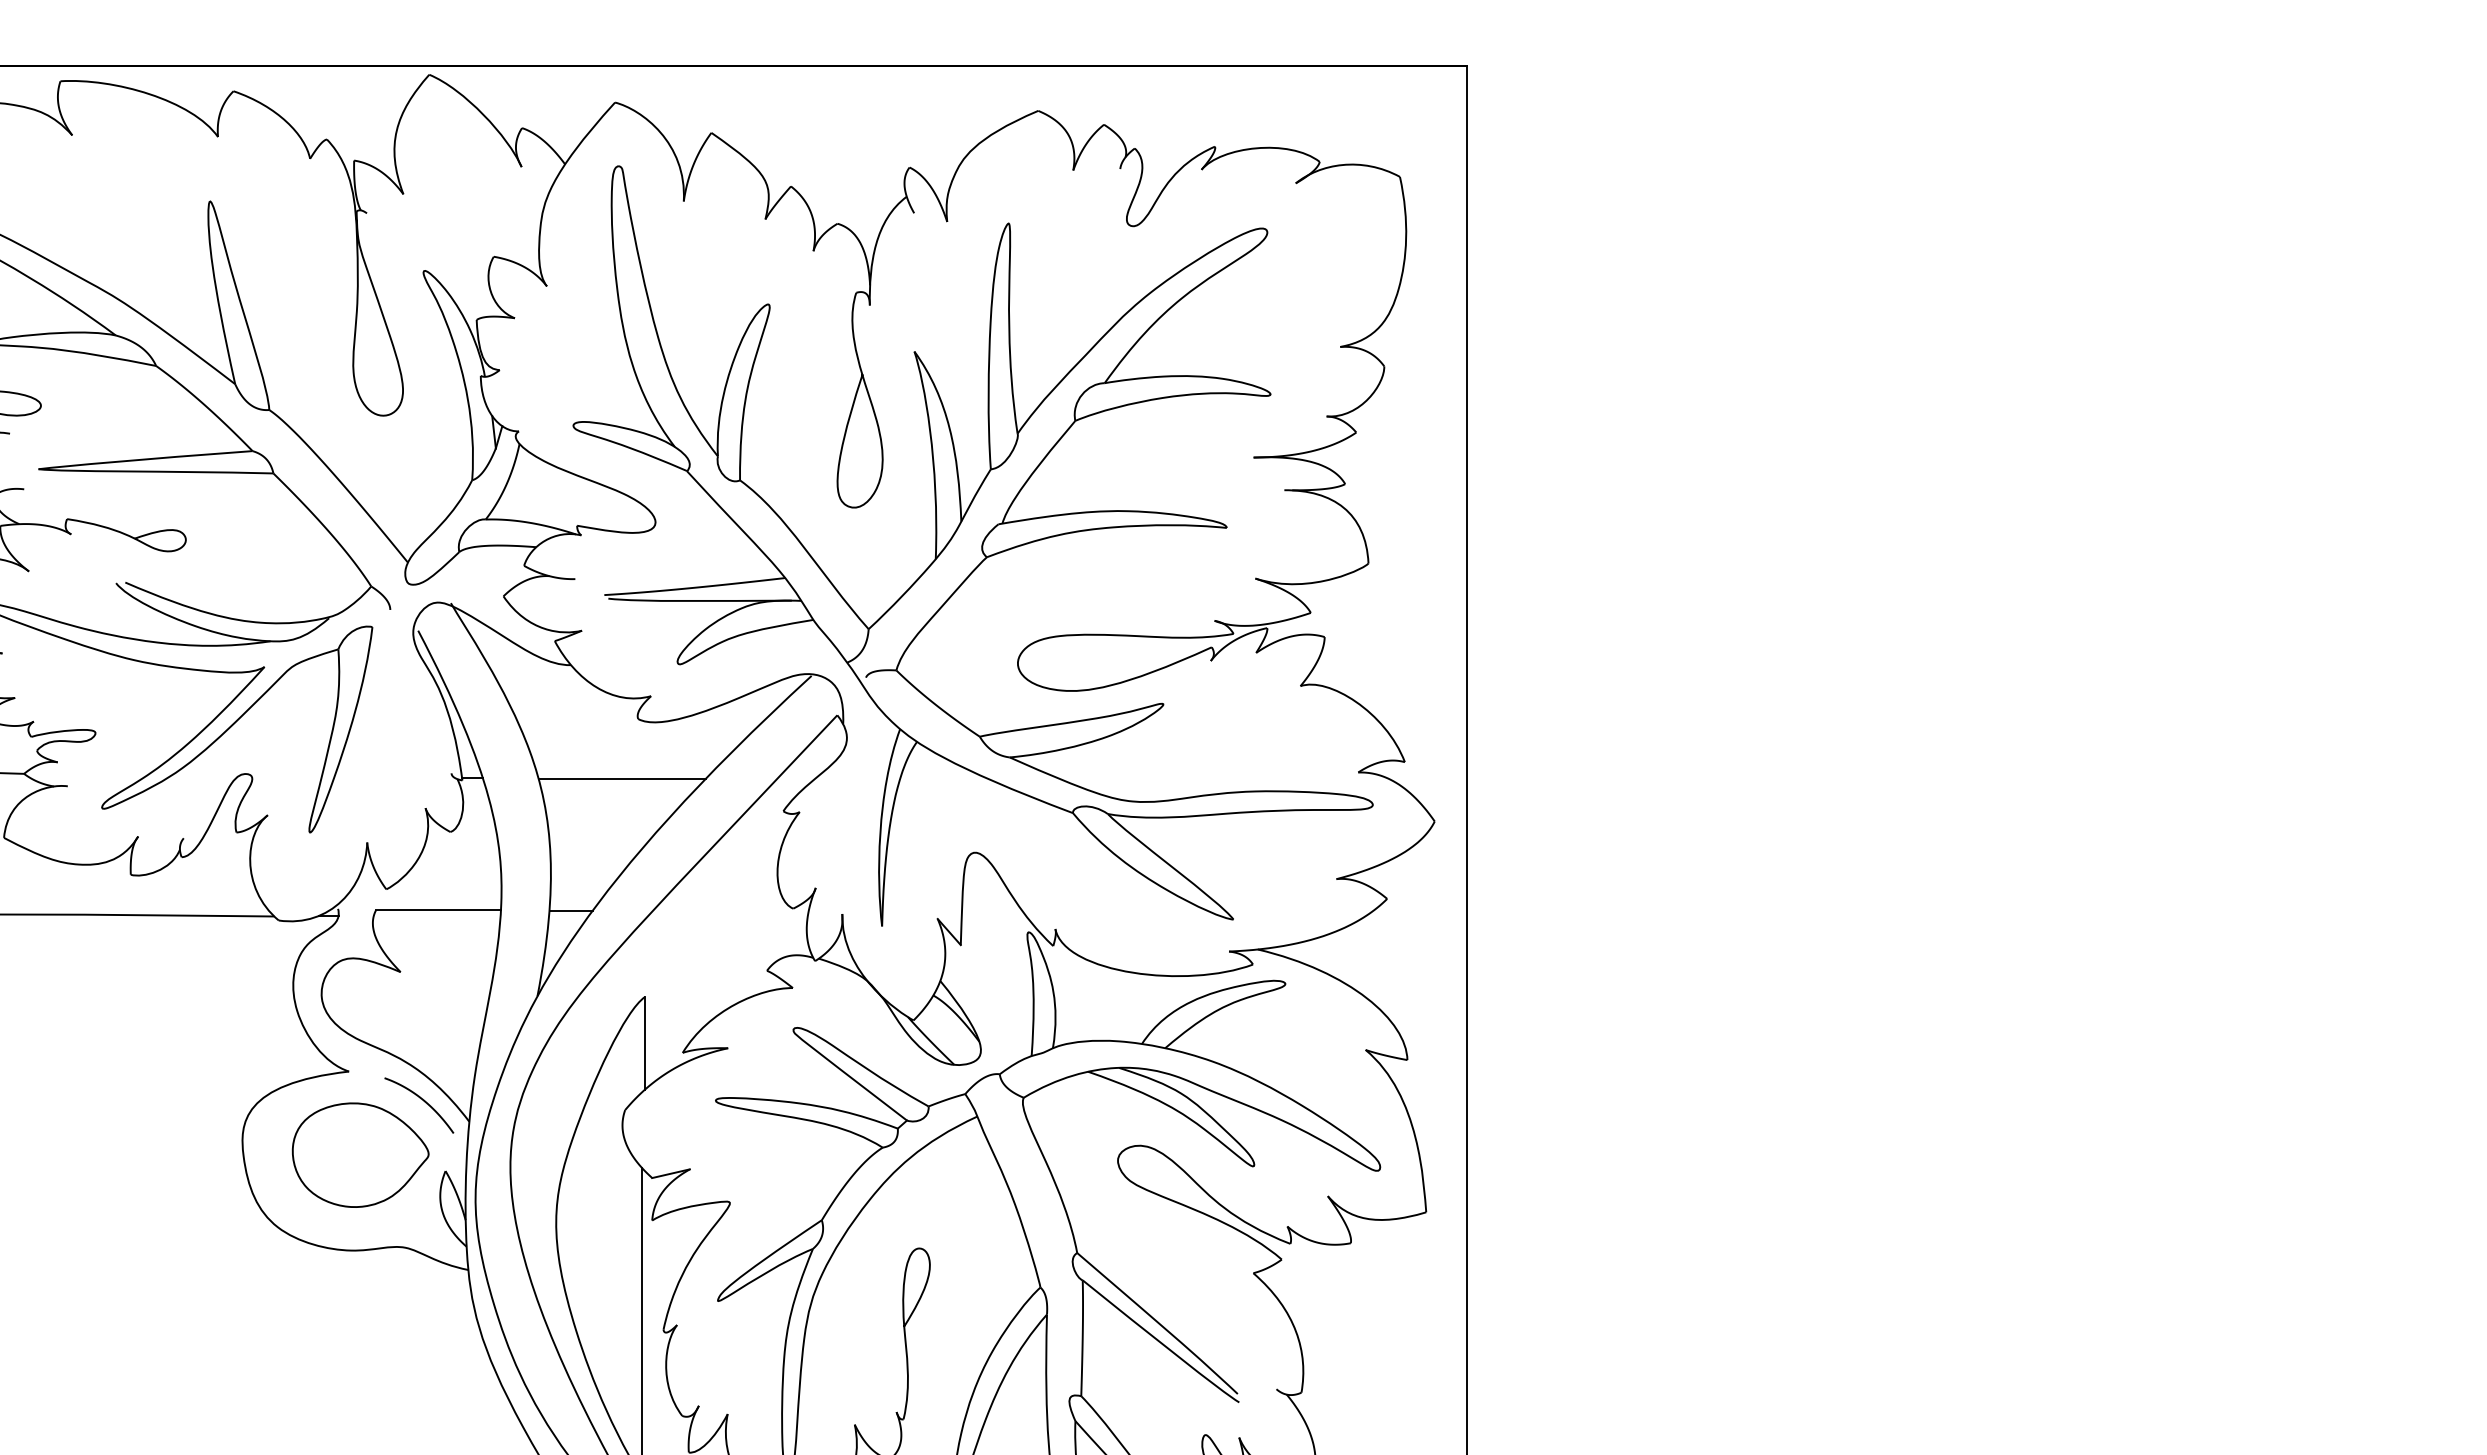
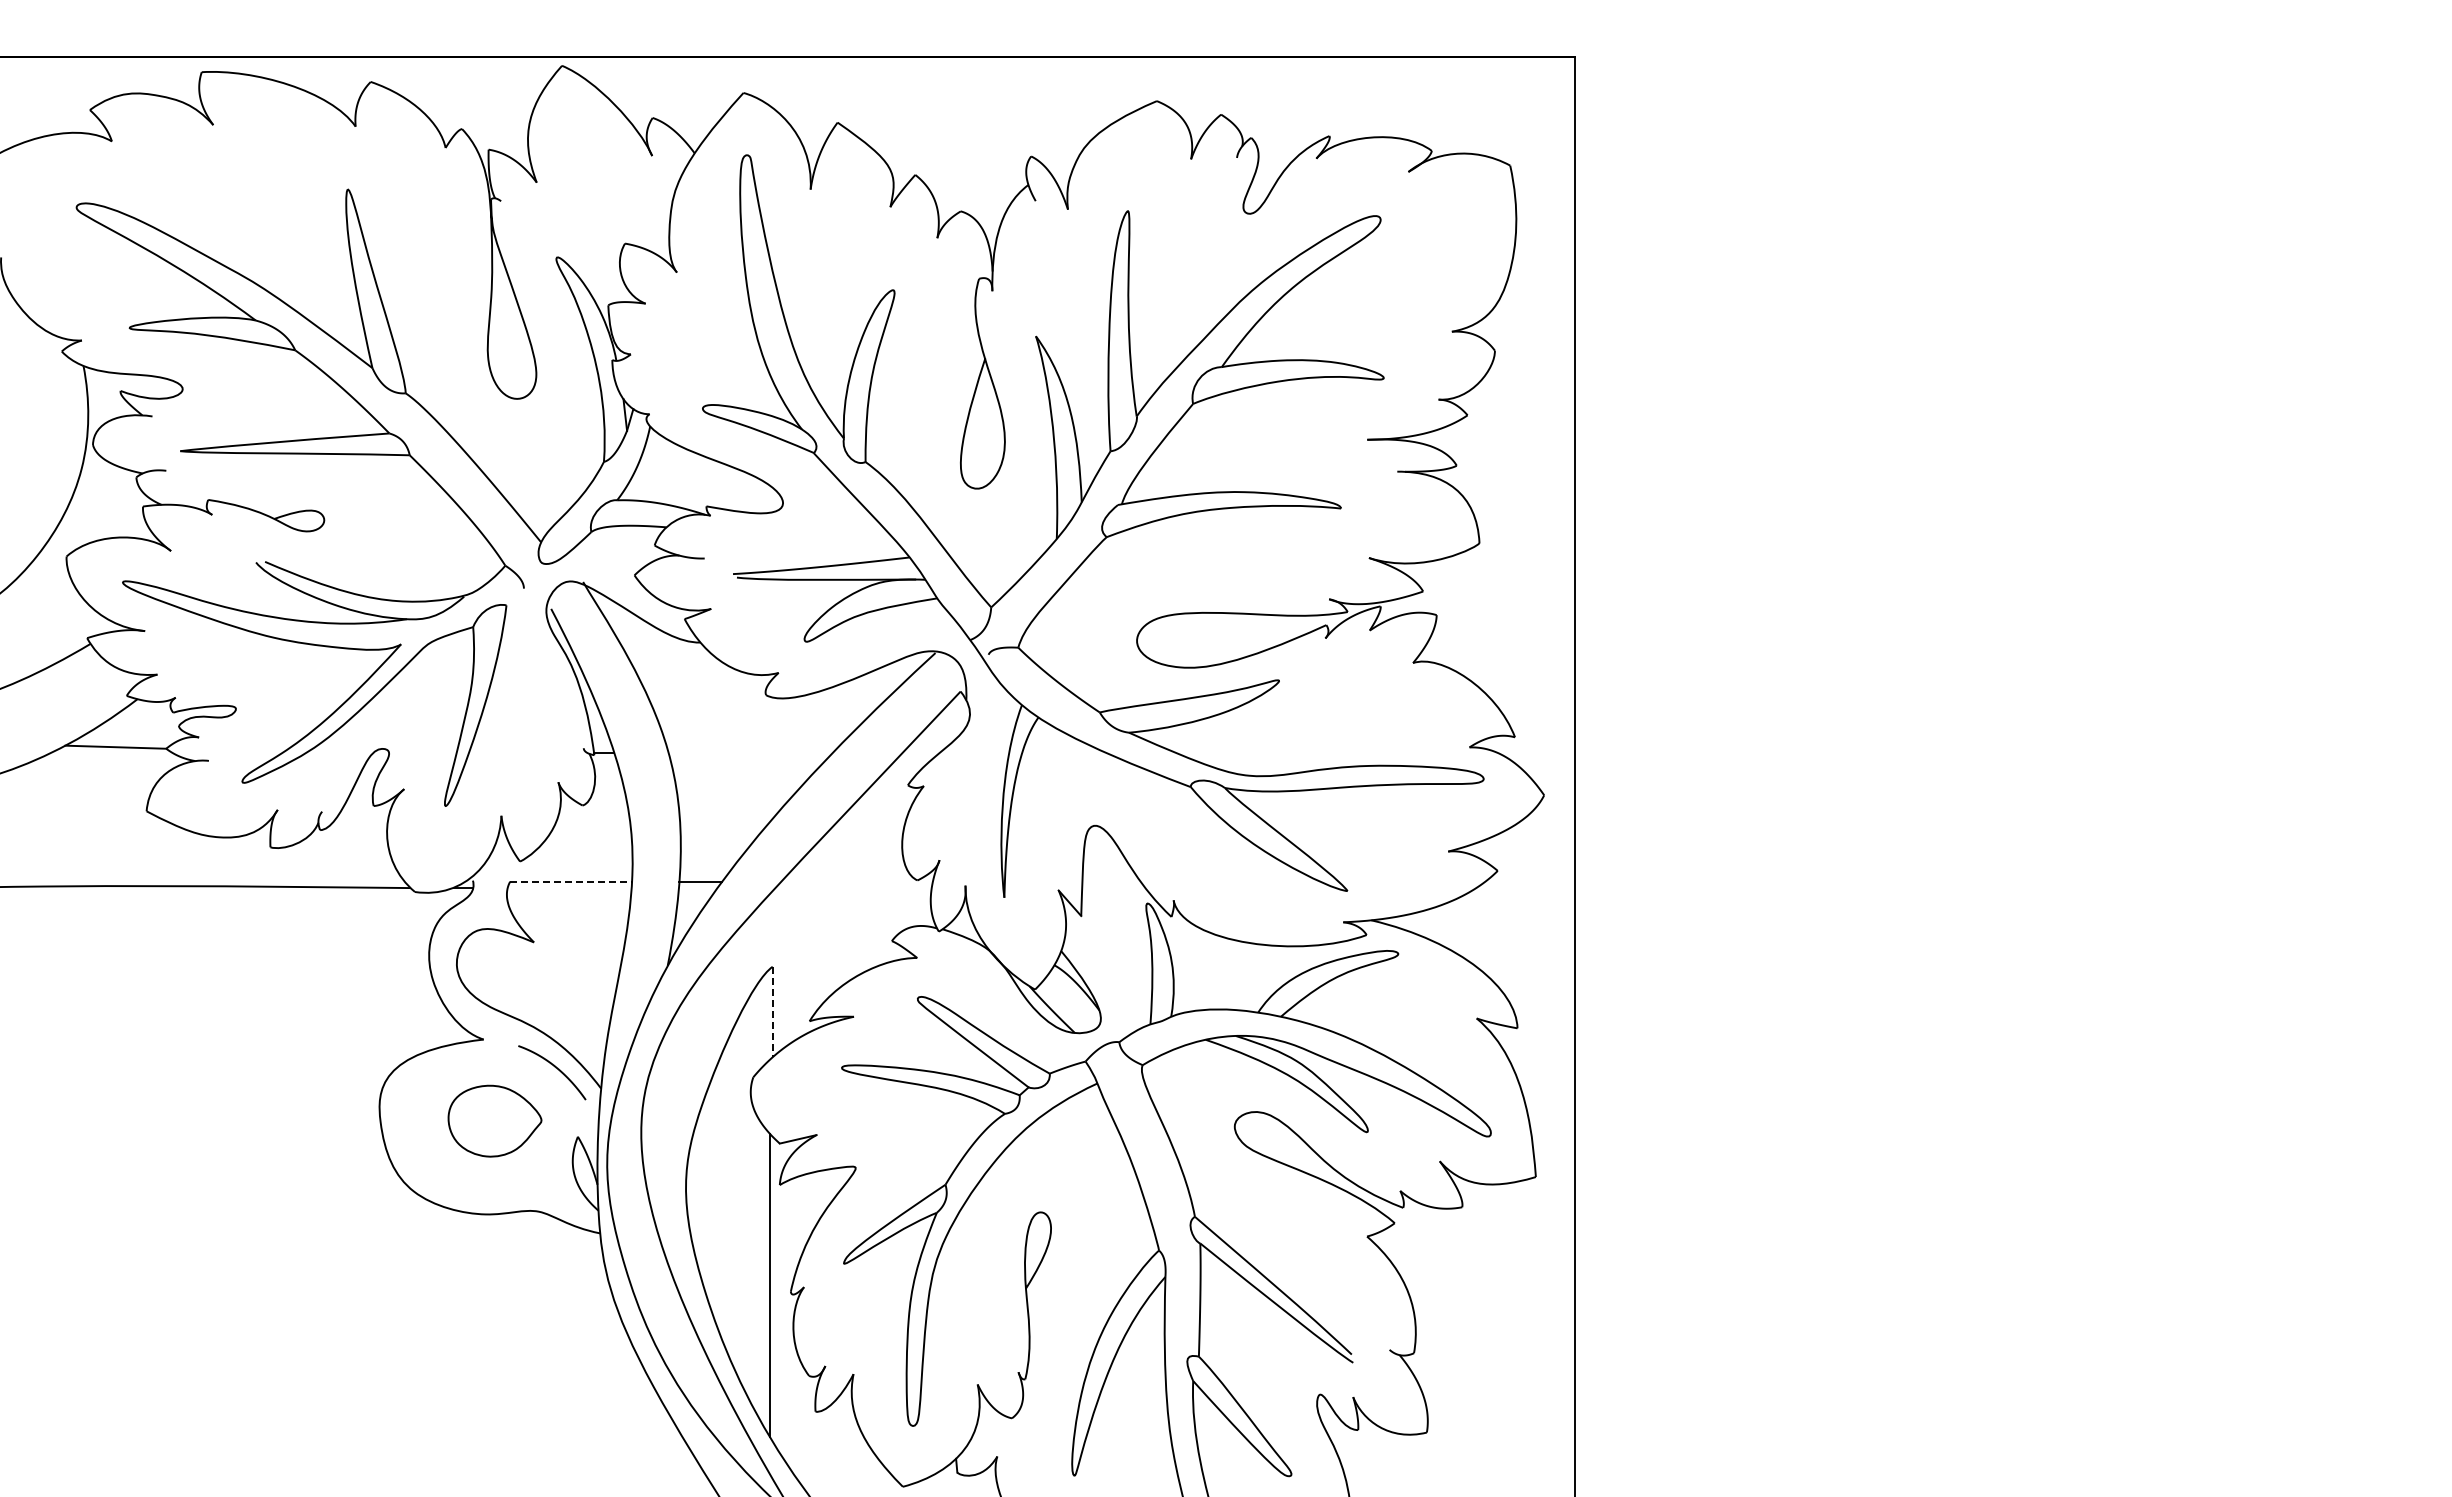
line: (622, 778) -> (750, 753), removed
line: (438, 909) -> (571, 881), solid -> dashed
line: (644, 1043) -> (772, 1012), solid -> dashed
part: (360, 1154) -> (494, 1120), size x0.7

